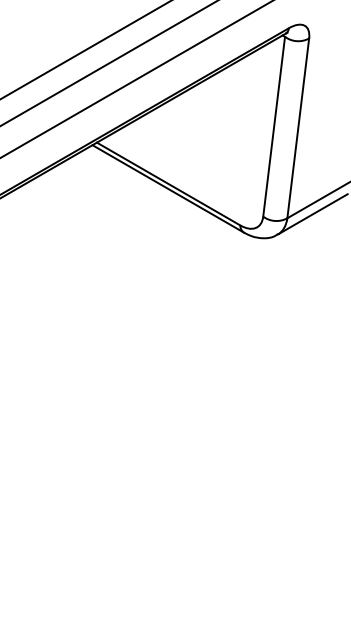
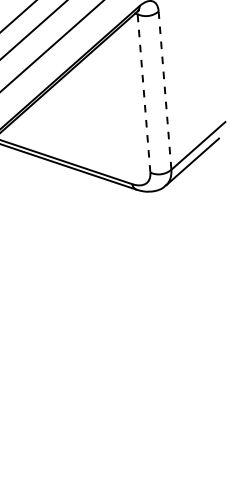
line: (274, 126) -> (144, 93), solid -> dashed
line: (298, 128) -> (165, 90), solid -> dashed

